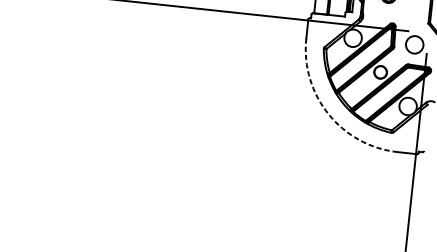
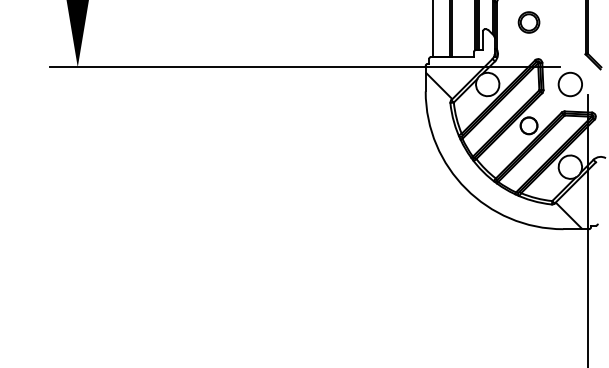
hatch: (359, 88) -> (503, 150), added
arc: (329, 114) -> (466, 188), dashed -> solid

